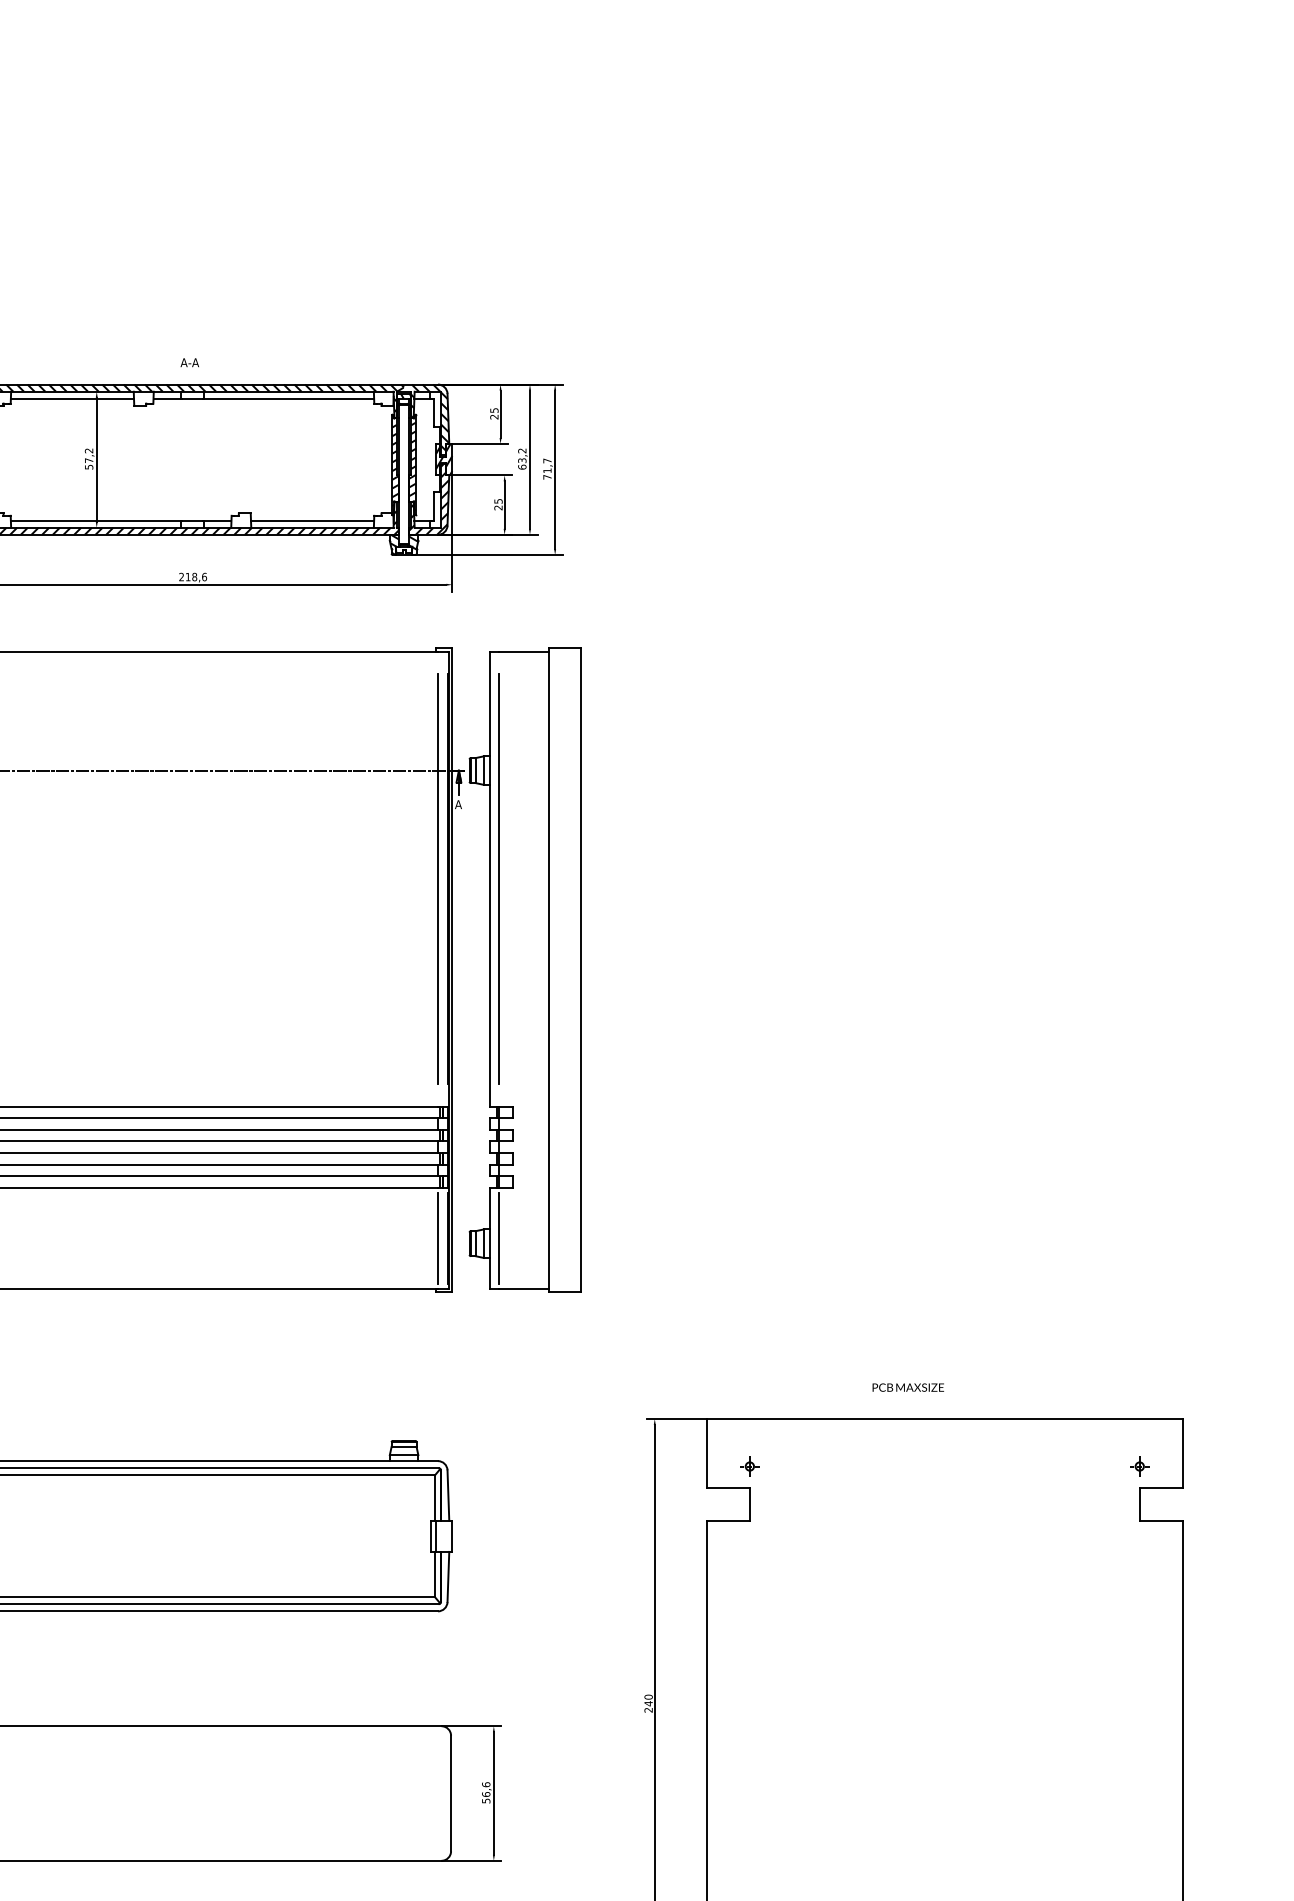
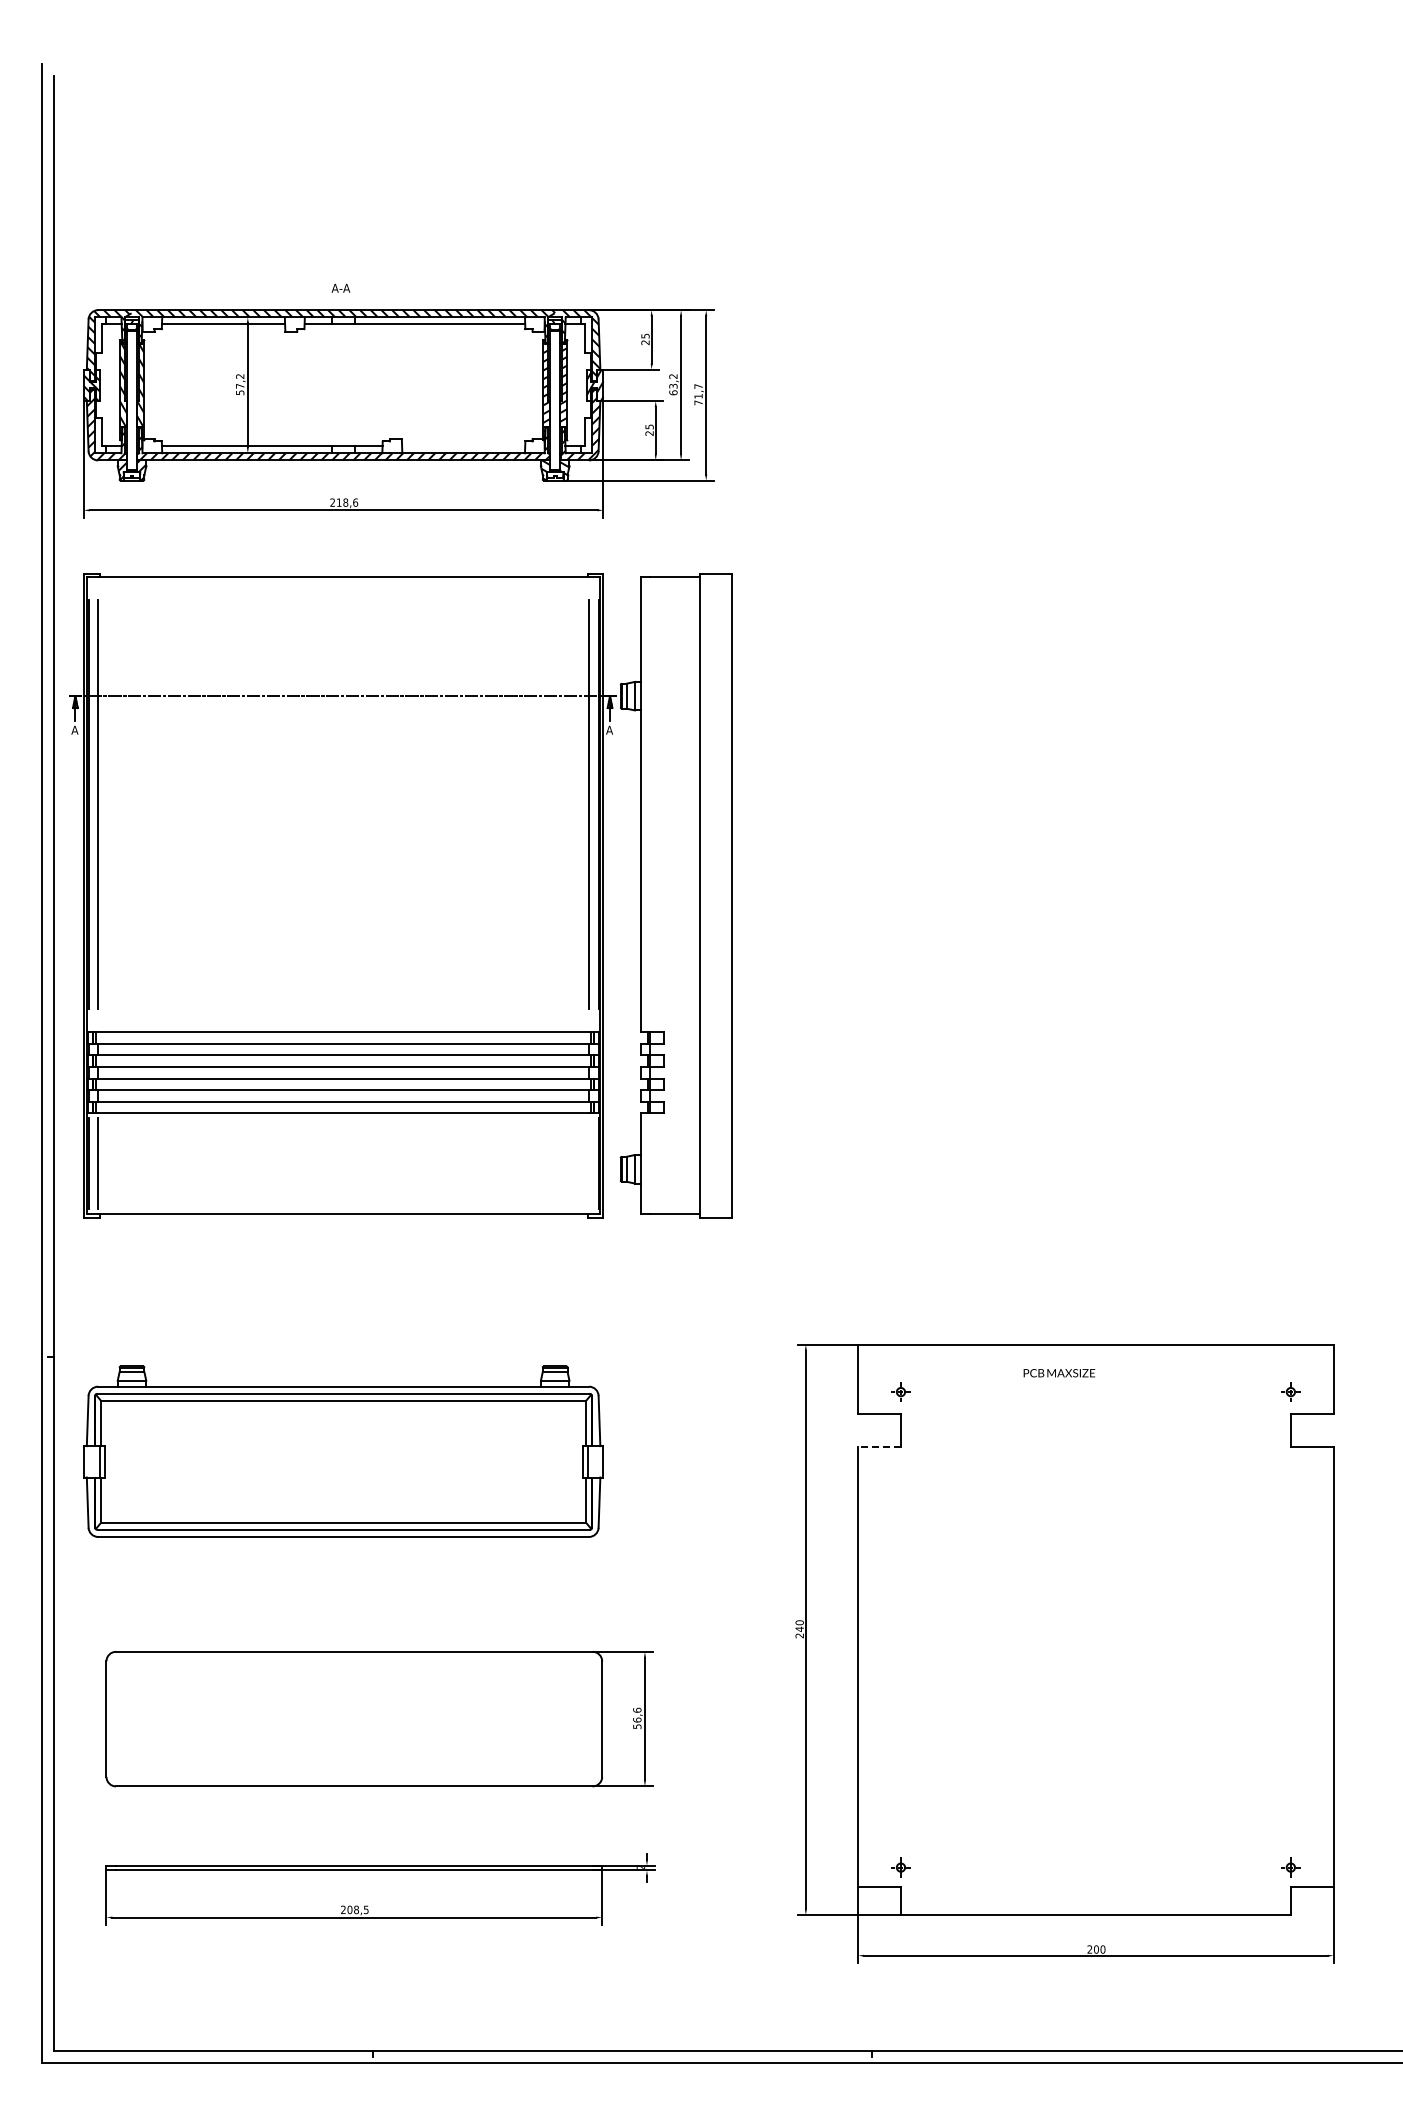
line: (312, 520) -> (463, 446), removed
line: (498, 878) -> (649, 804), removed
line: (438, 1237) -> (589, 1163), removed
line: (499, 1237) -> (650, 1163), removed
text: (908, 1387) -> (1059, 1373), moved
line: (728, 1520) -> (879, 1446), solid -> dashed

